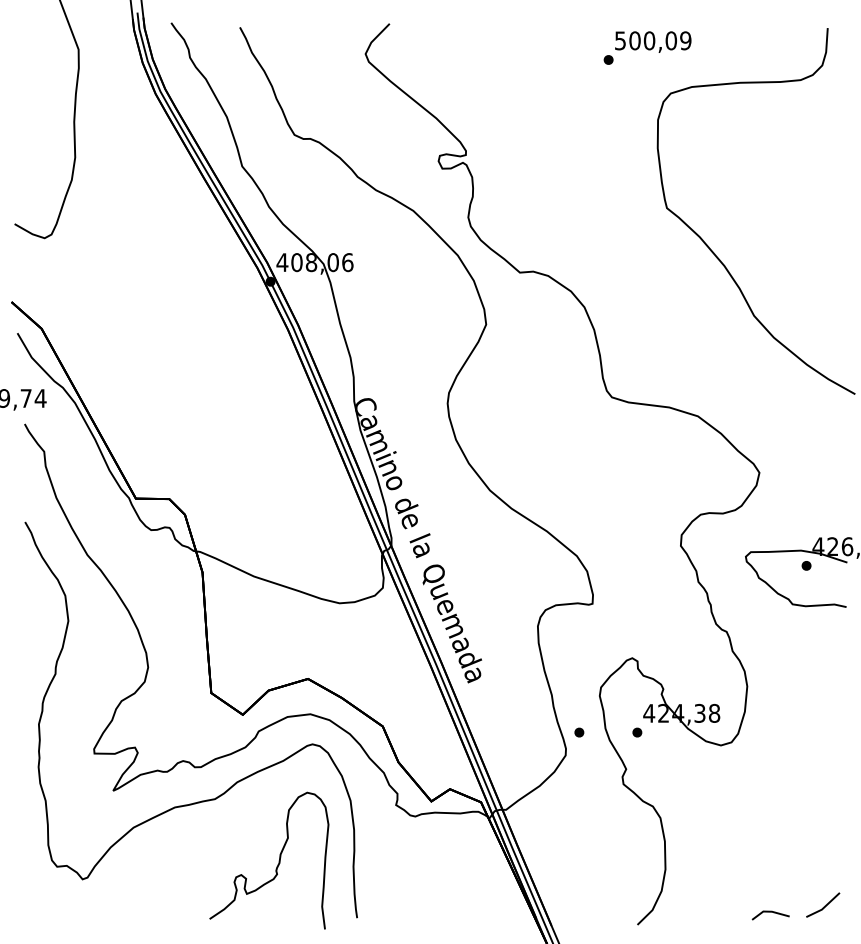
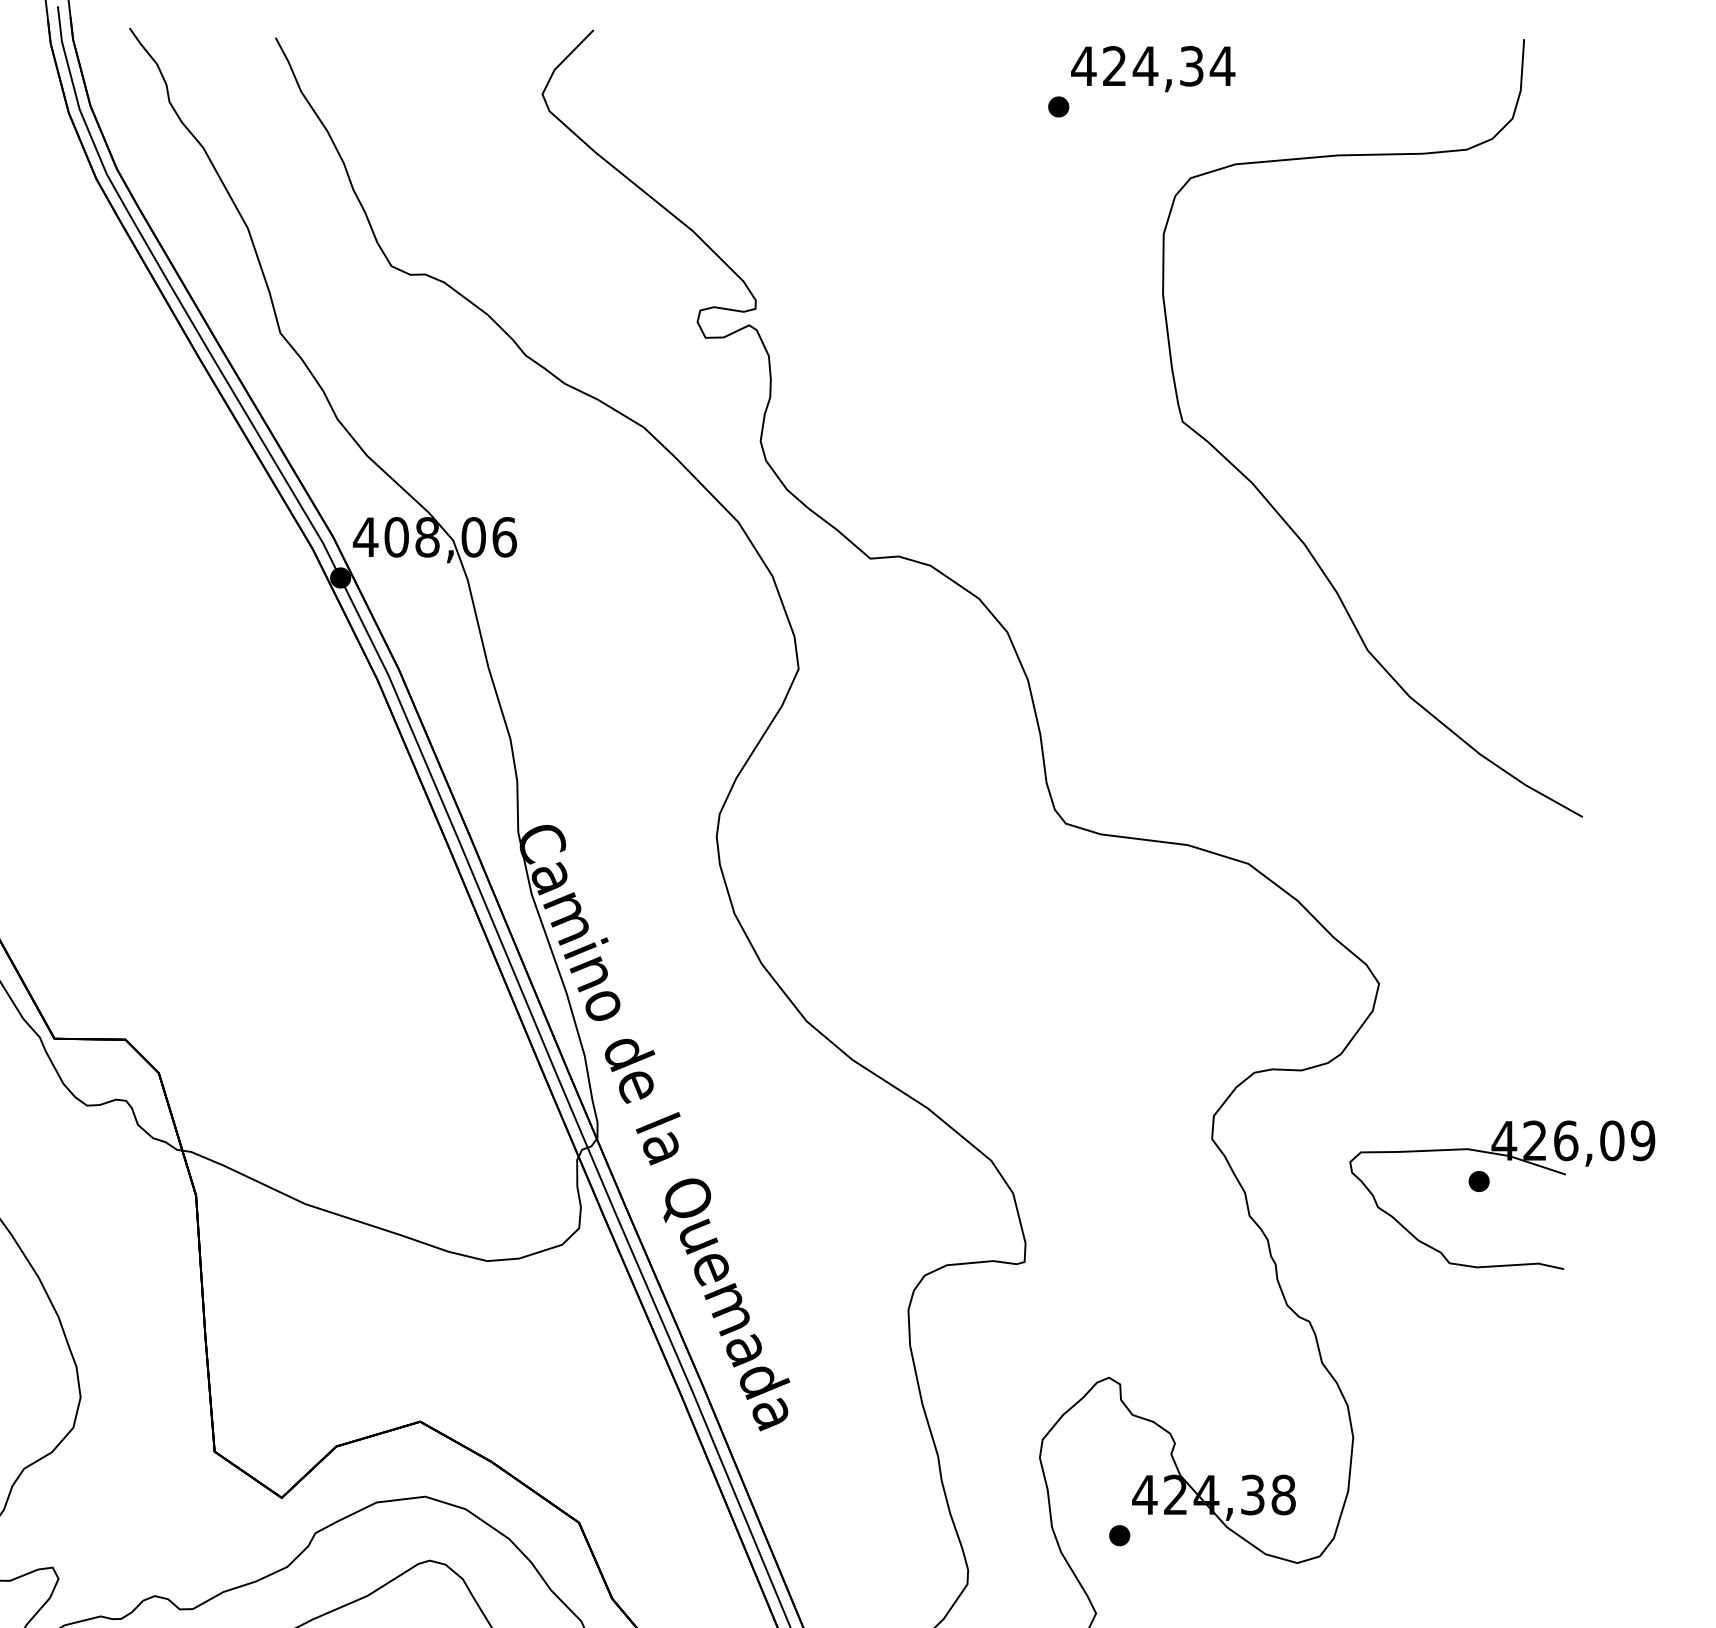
text: (652, 40) -> (1151, 65), 500,09 -> 424,34
part: (579, 732) -> (996, 1535), removed

